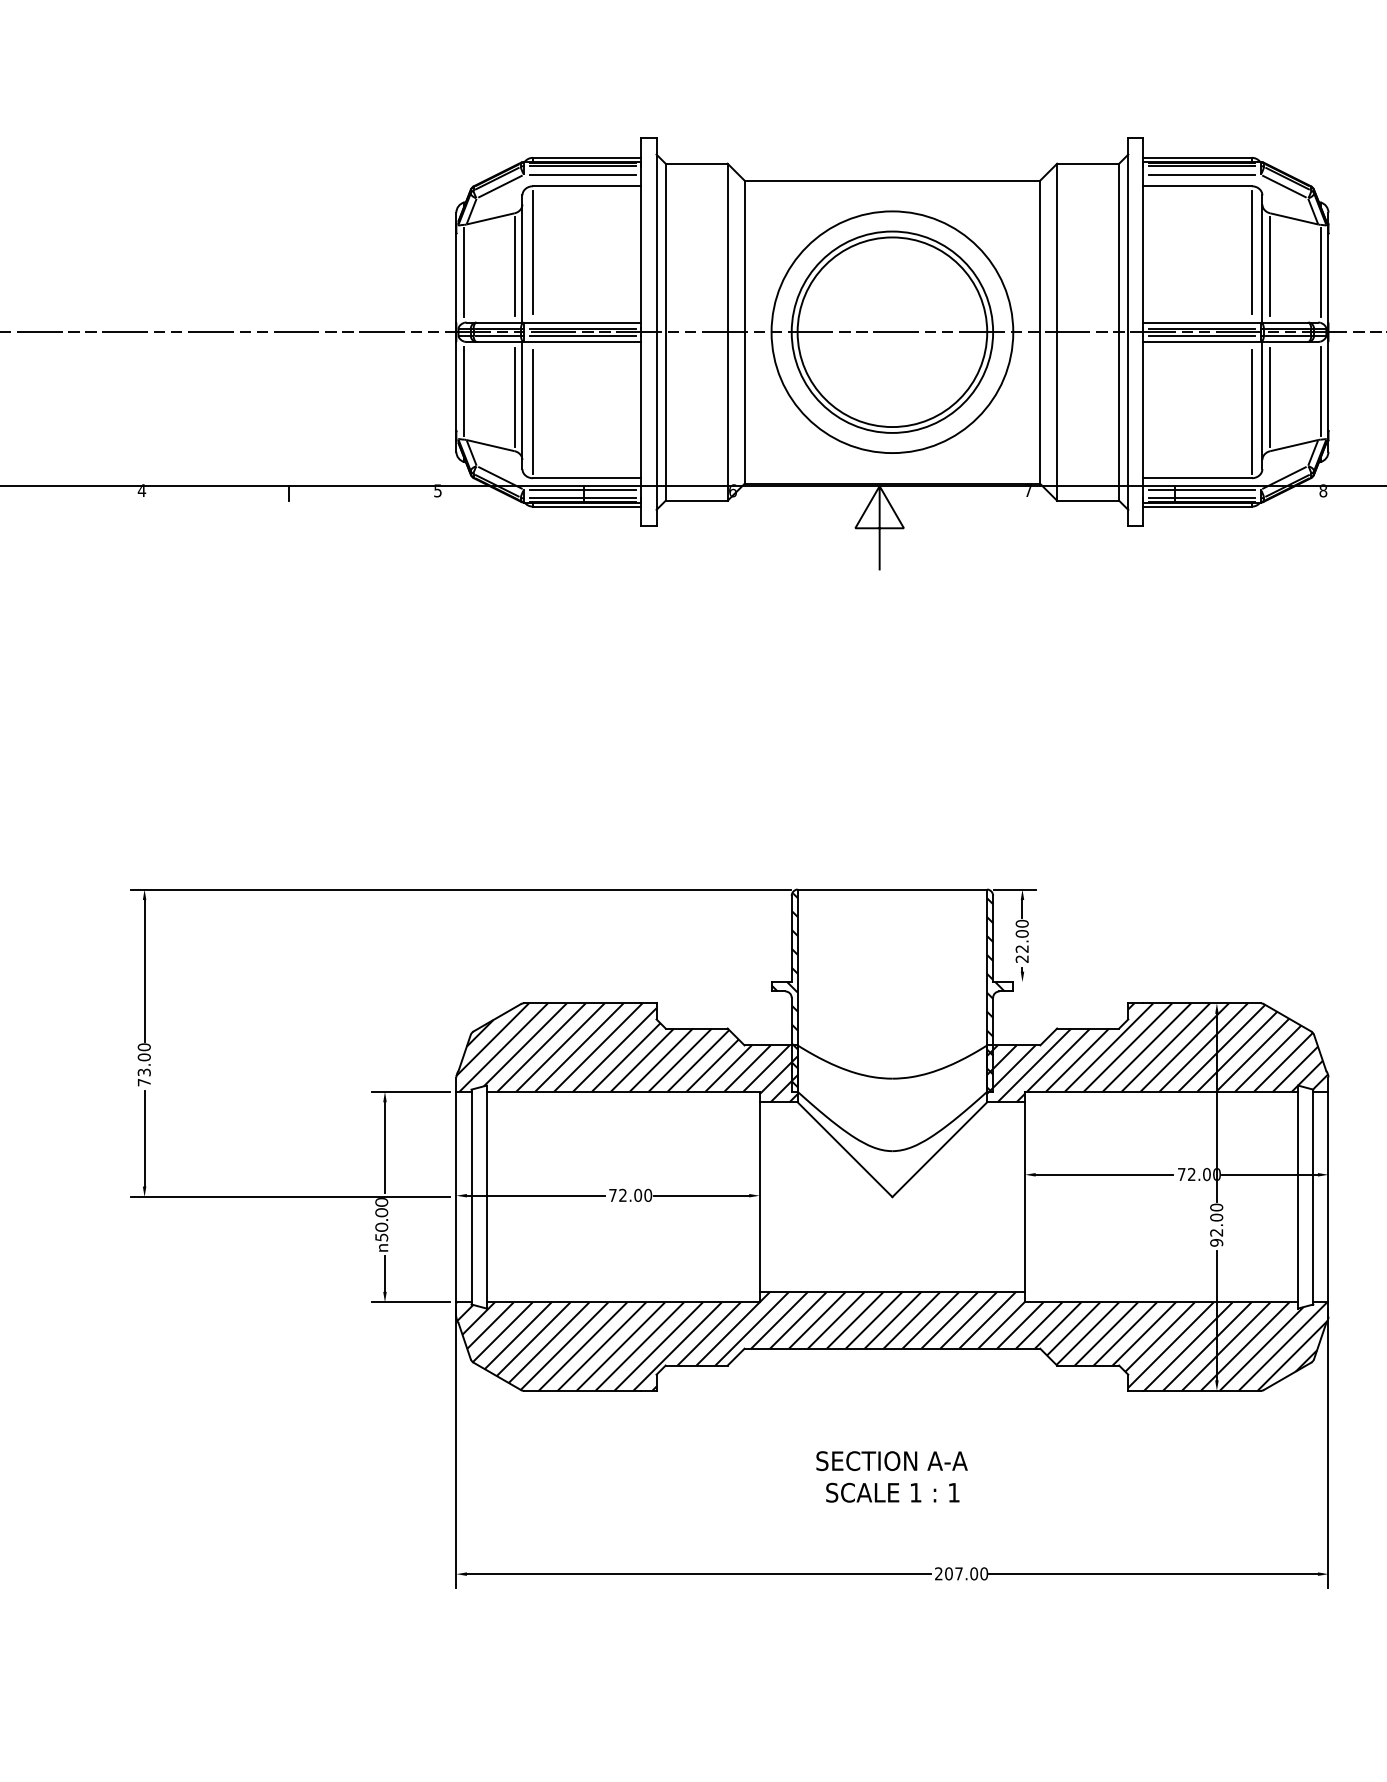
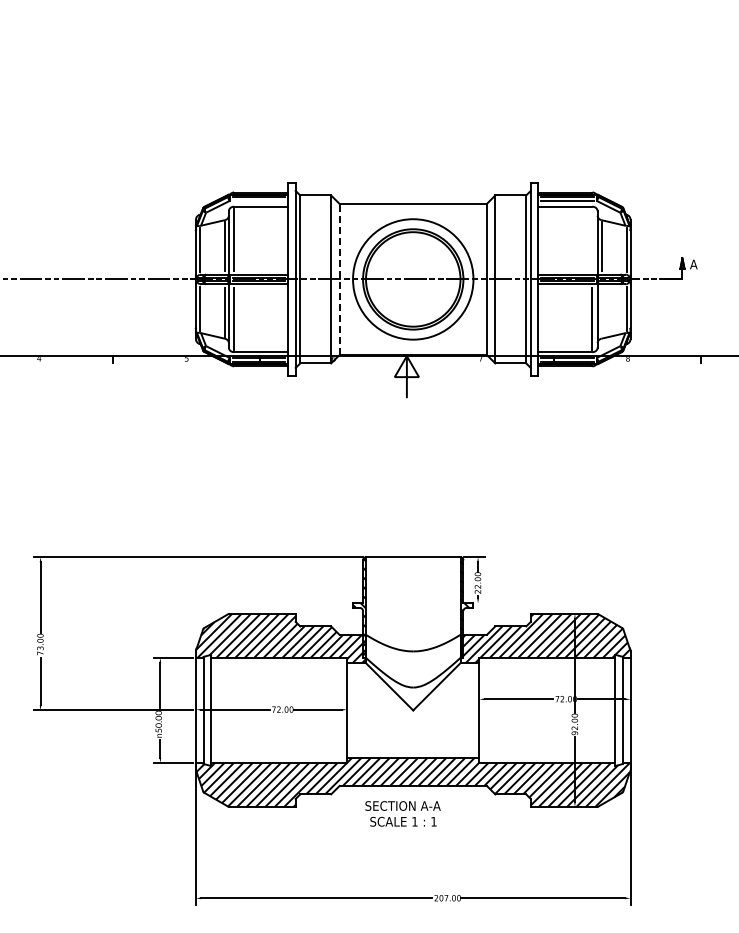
line: (581, 173) -> (258, 200), removed
line: (1252, 252) -> (592, 239), removed
line: (744, 332) -> (339, 279), solid -> dashed
line: (1270, 396) -> (601, 311), removed
text: (890, 1476) -> (402, 813), moved

